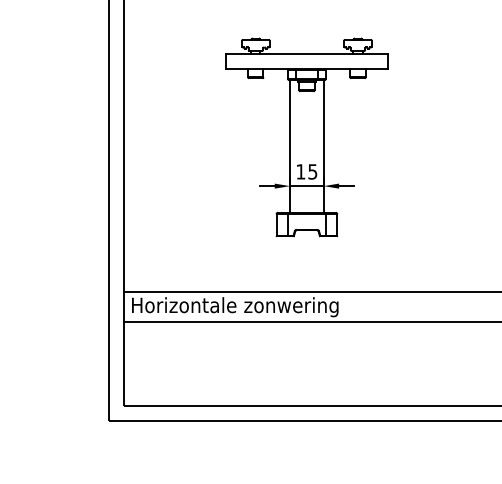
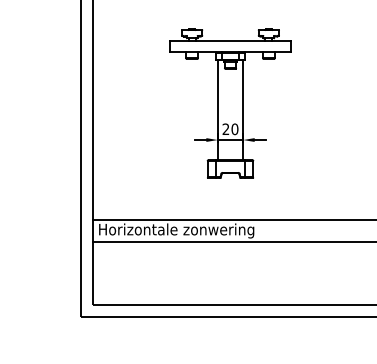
text: (306, 171) -> (230, 129), 15 -> 20

